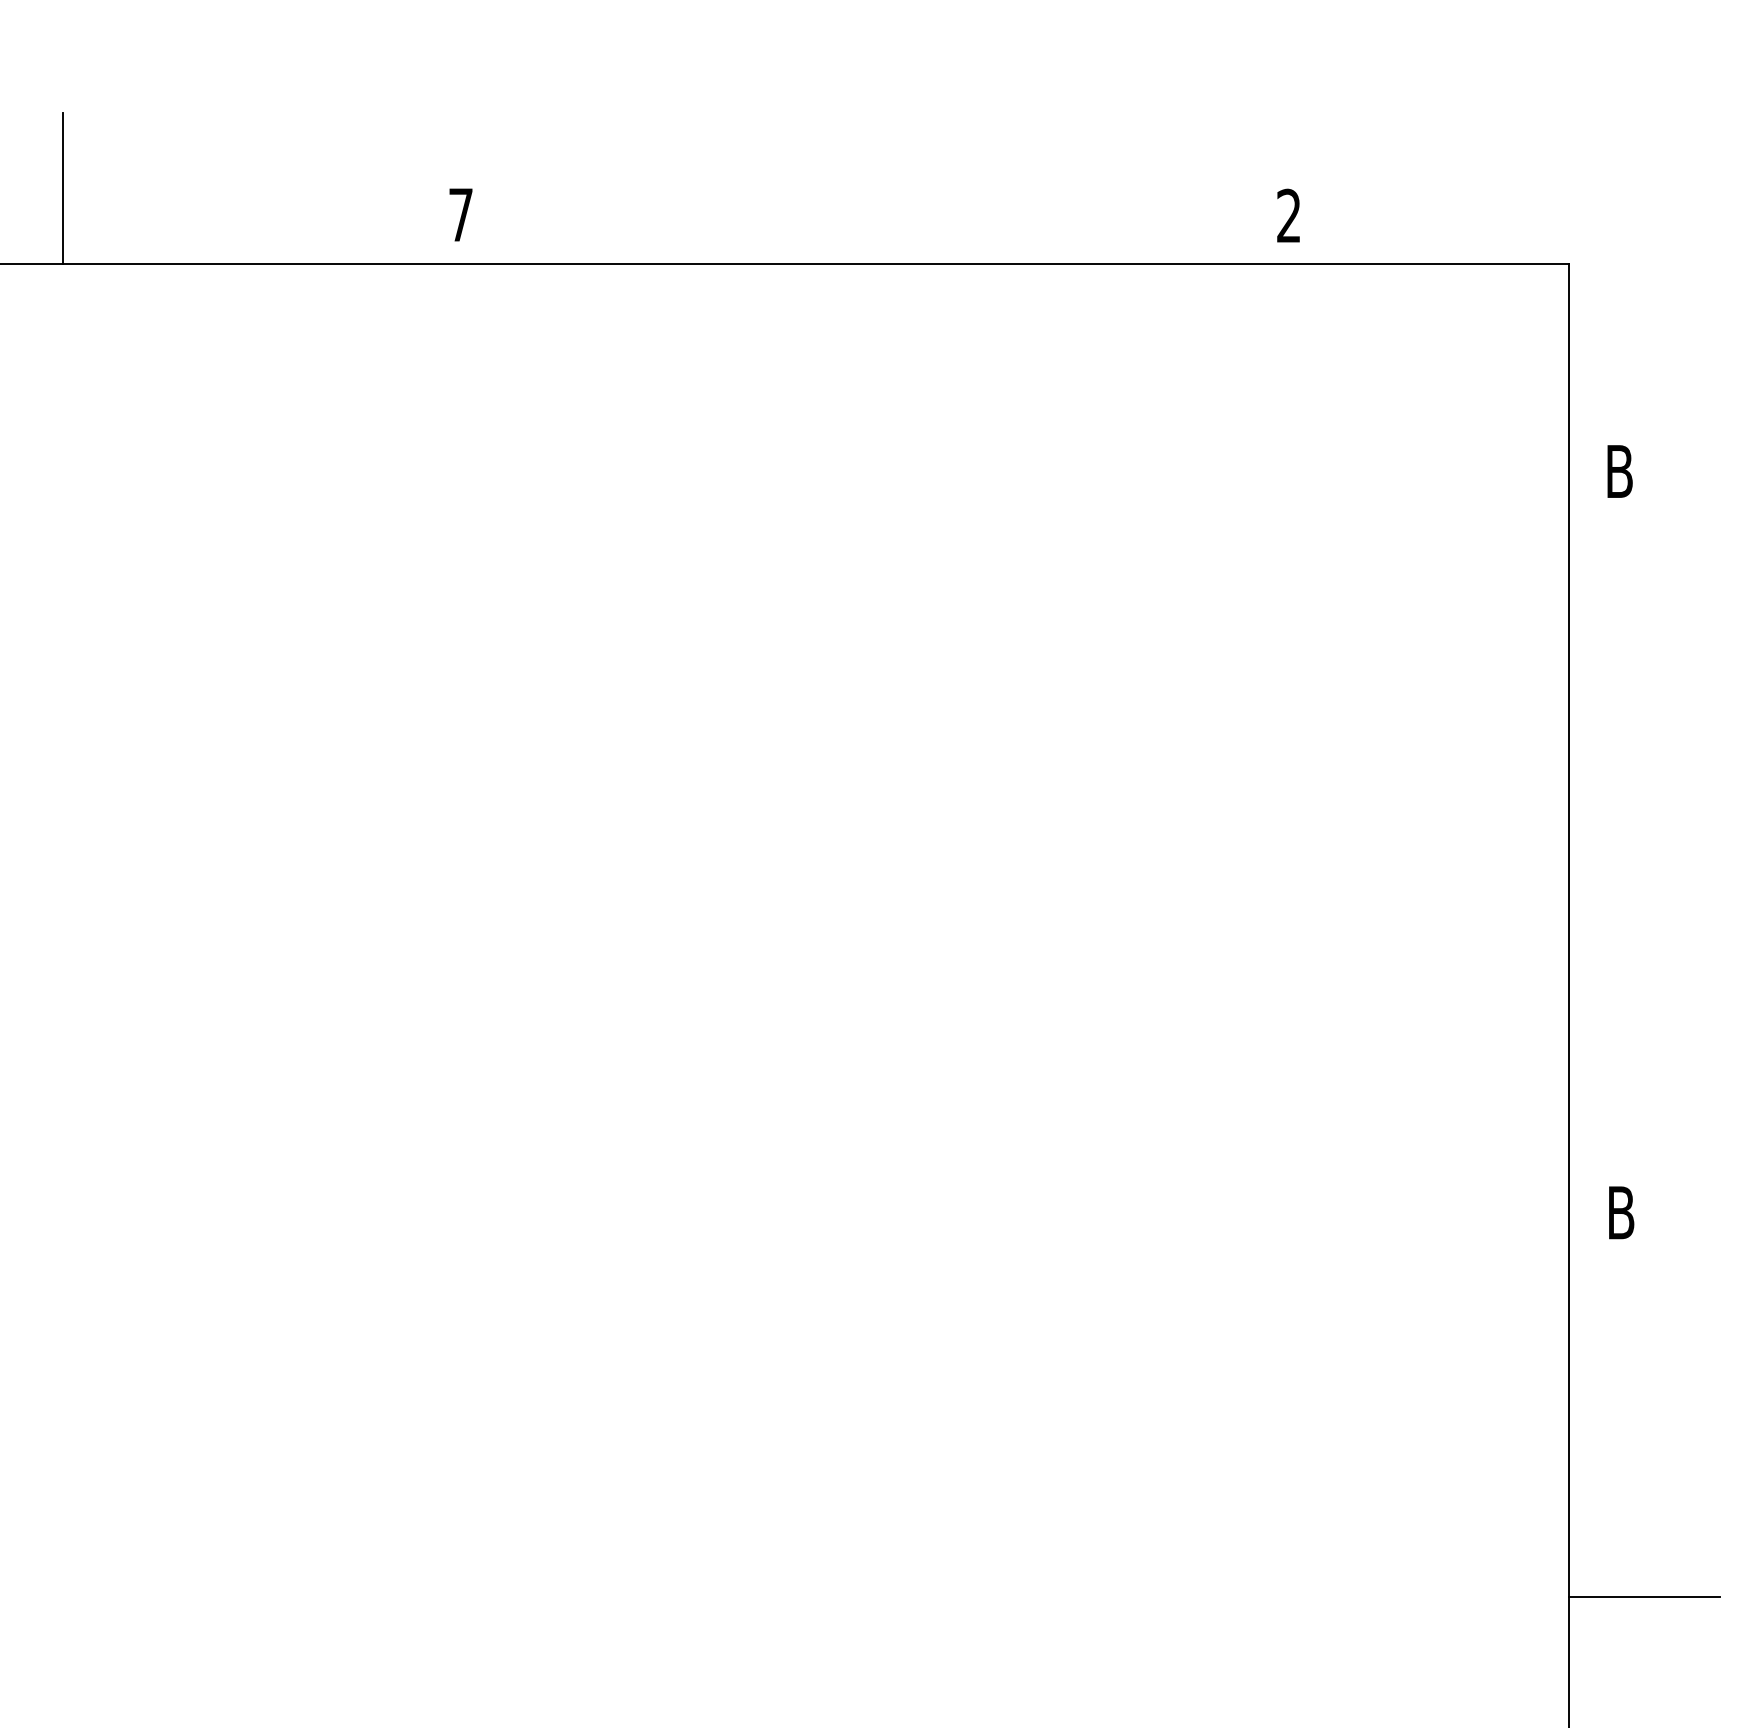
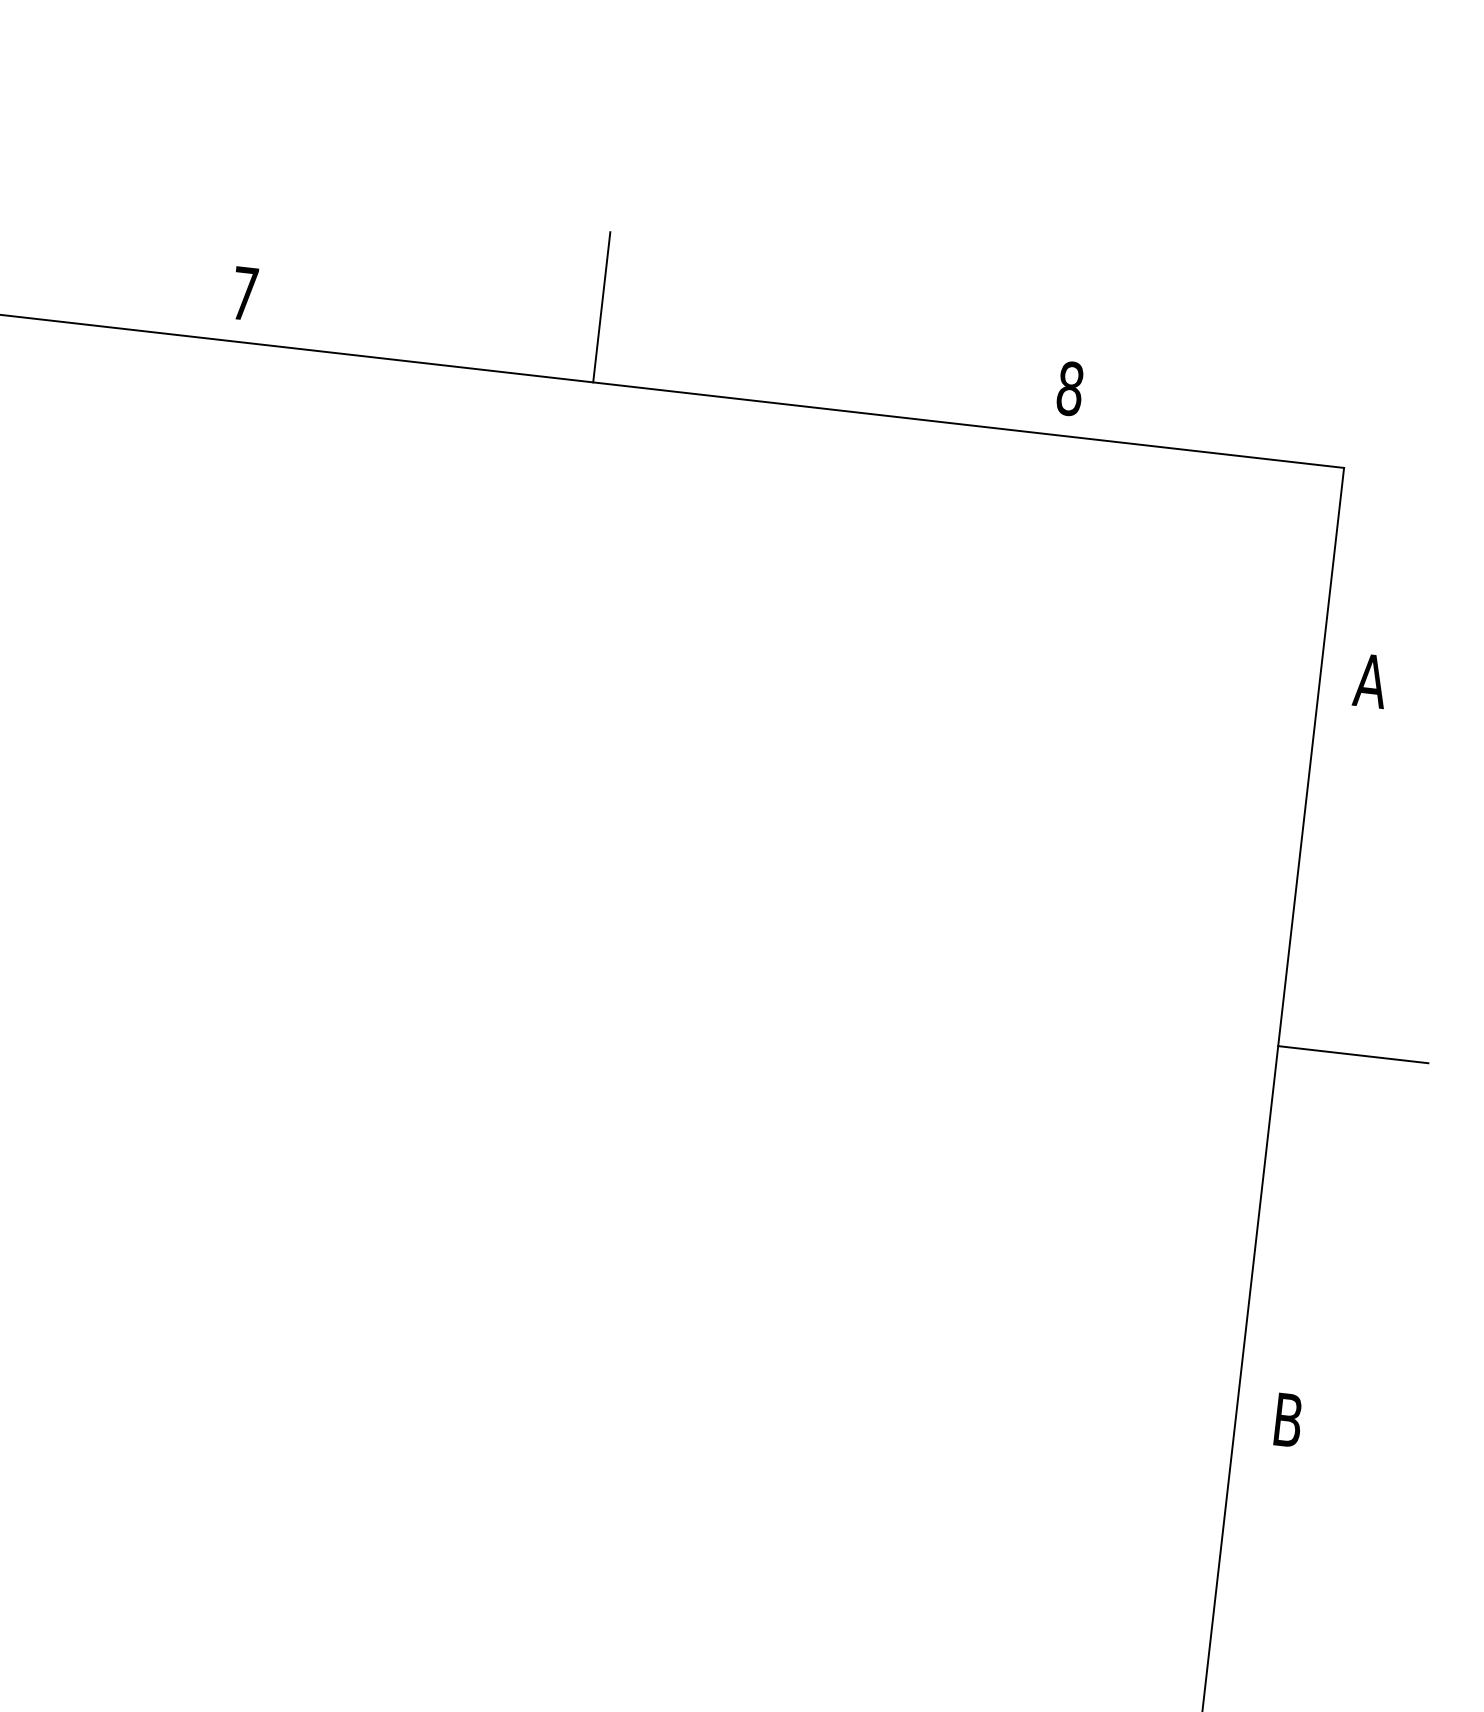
line: (815, 187) -> (601, 306), added
text: (1289, 215) -> (1070, 388), 2 -> 8
text: (1619, 471) -> (1370, 681), B -> A
line: (1644, 843) -> (1353, 1054), added

